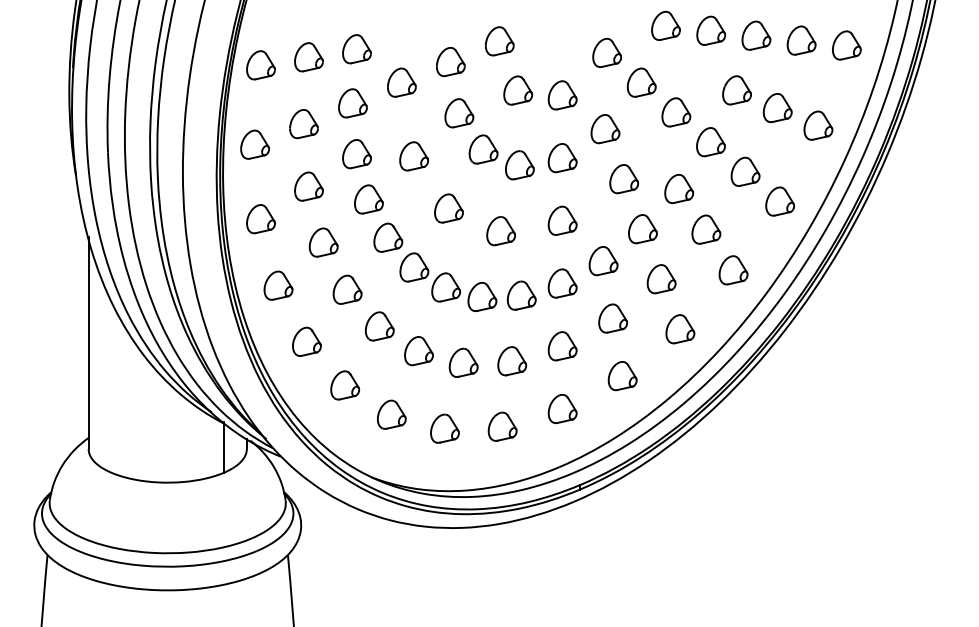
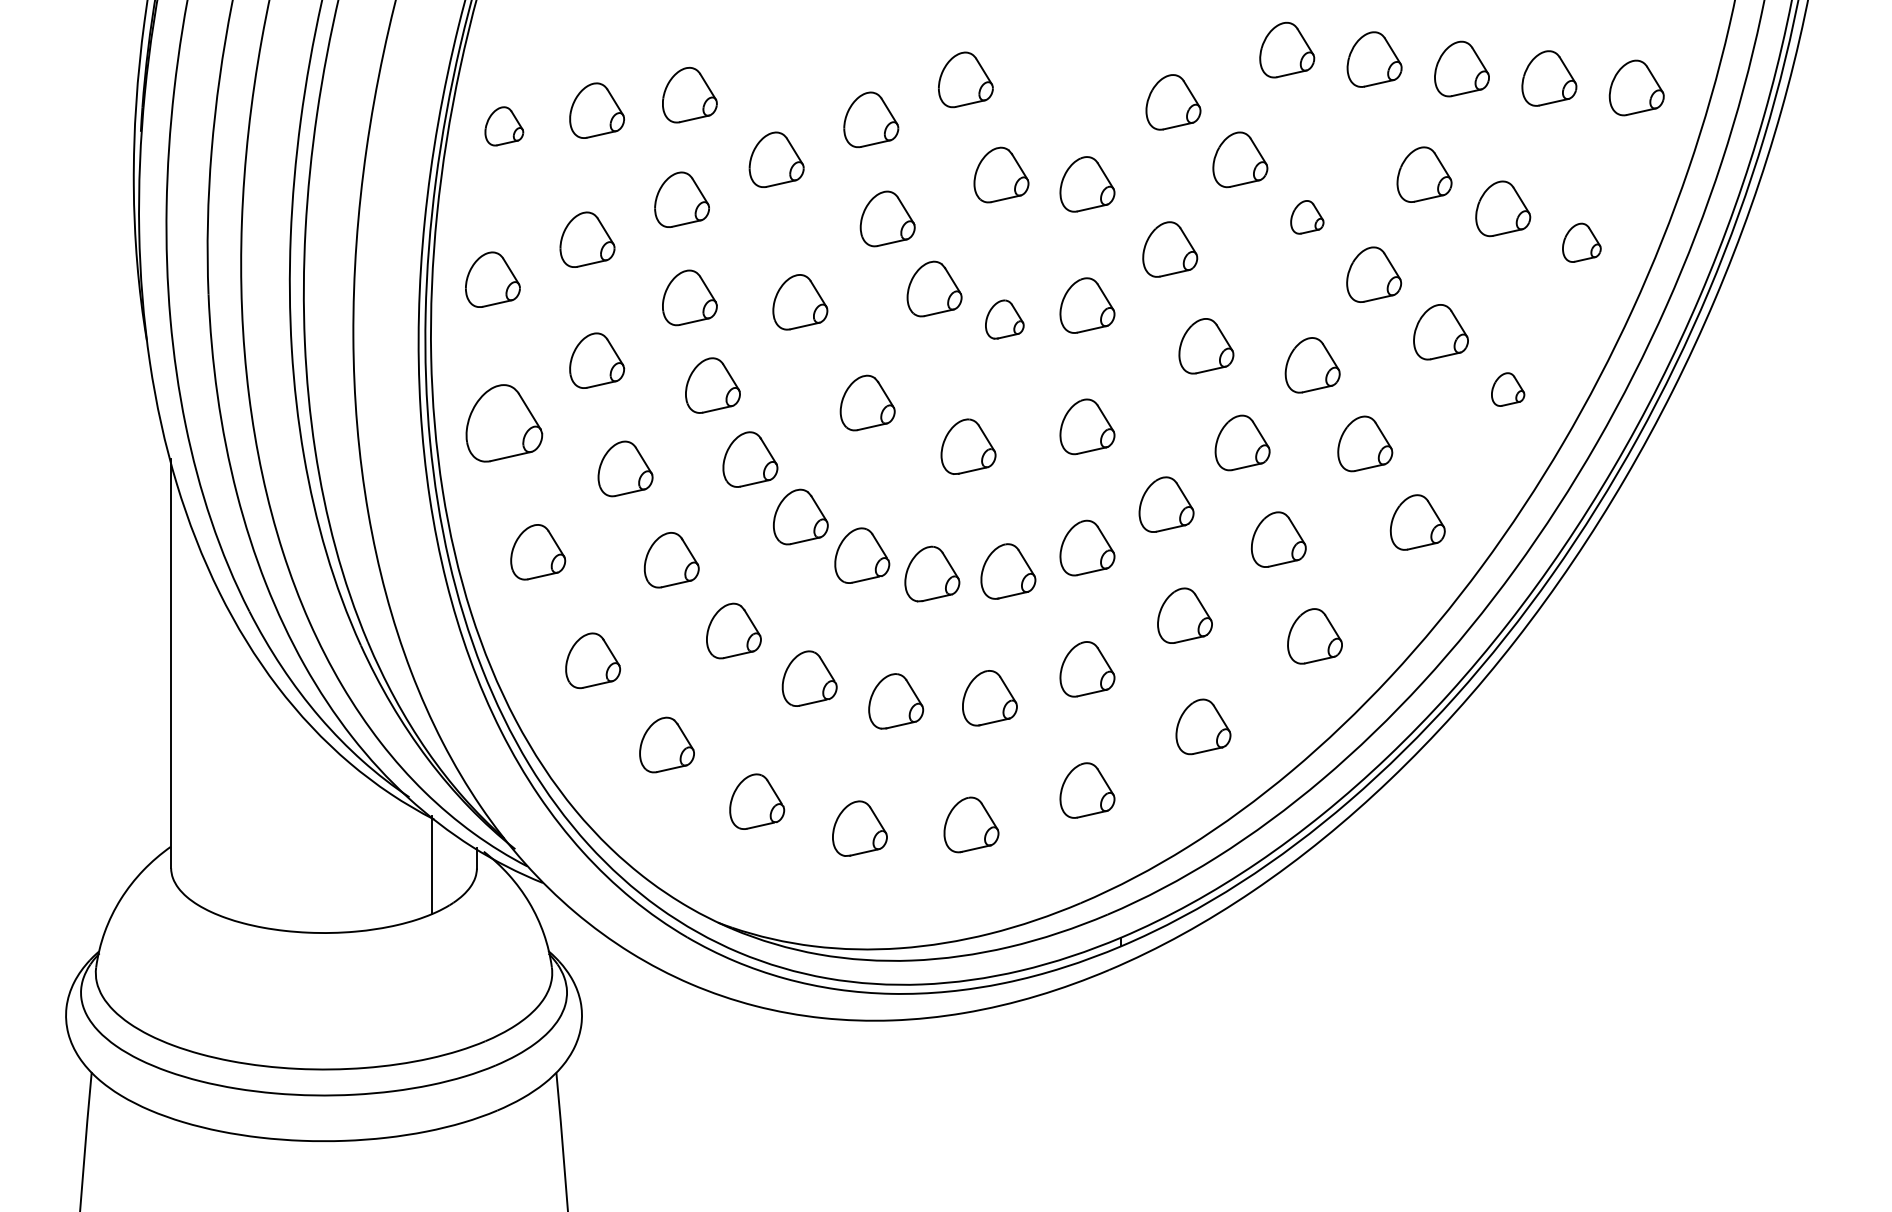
part: (260, 65) -> (503, 126), size x0.7
part: (676, 112) -> (1307, 217), size x0.6
part: (818, 125) -> (1581, 242), size x0.7
part: (519, 165) -> (1003, 319), size x0.7
part: (780, 201) -> (1508, 389), size x0.6
part: (260, 219) -> (503, 424), size x1.4

